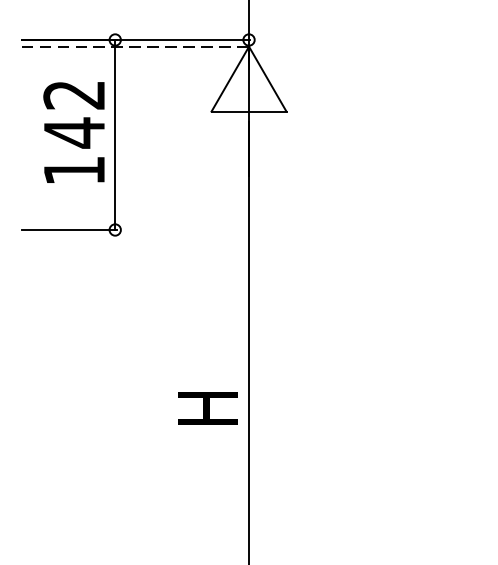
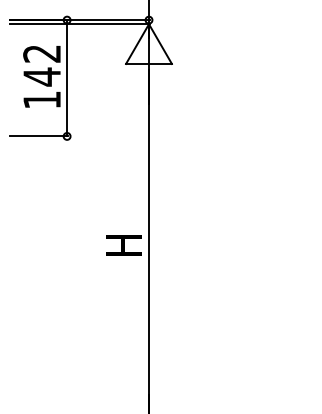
line: (137, 47) -> (80, 24), dashed -> solid

